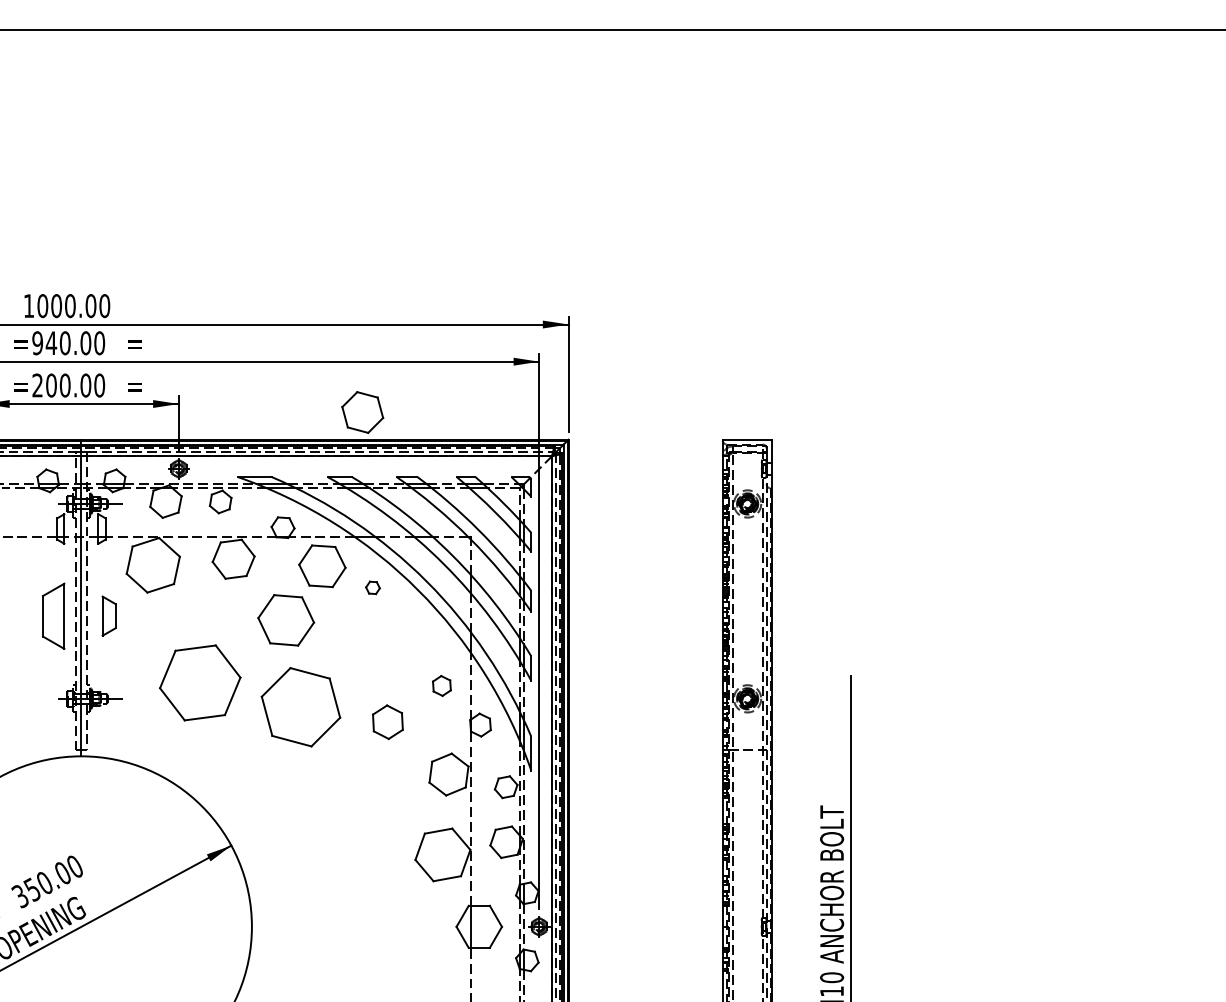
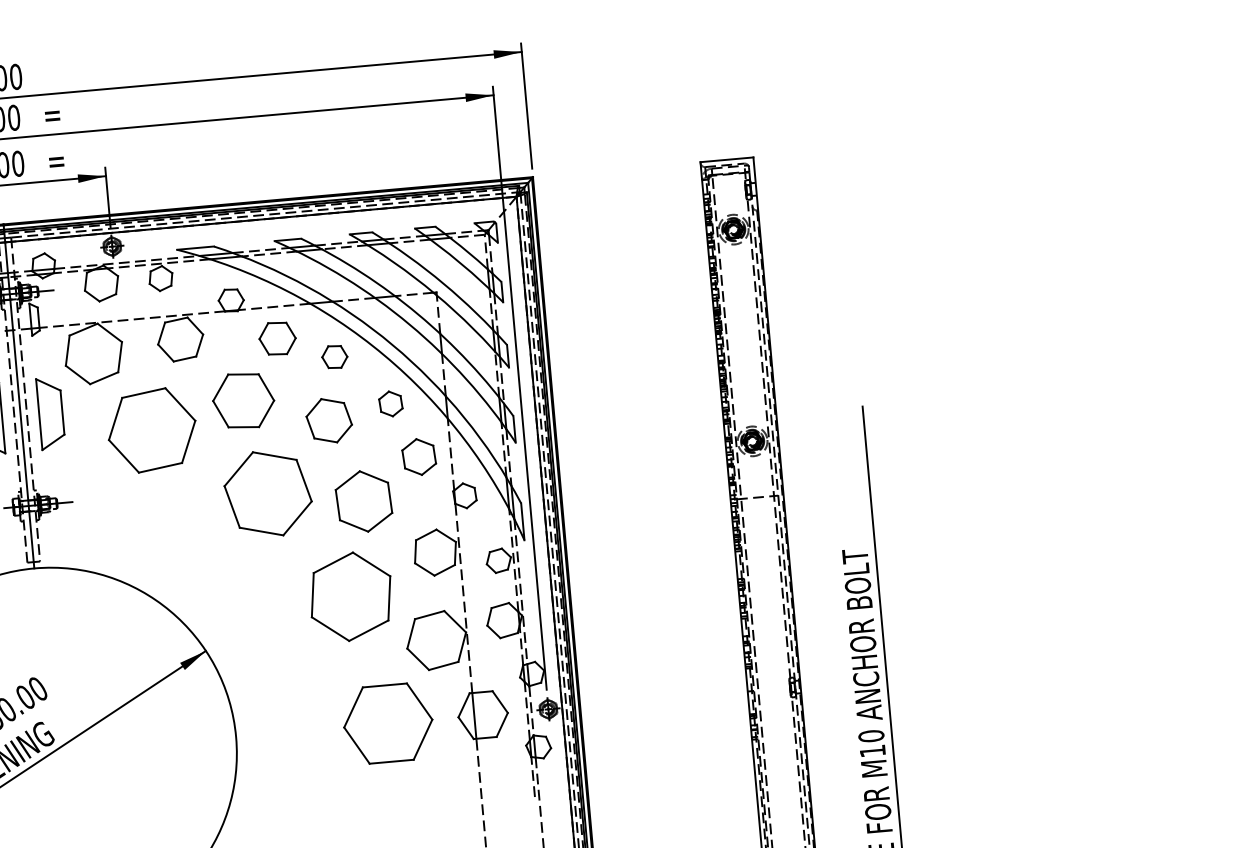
part: (362, 412) -> (328, 420), moved
part: (321, 566) -> (276, 338), size x0.71
part: (372, 587) -> (334, 356), size x1.67
part: (108, 615) -> (50, 412), size x1.67
part: (420, 634) -> (390, 403), added
part: (200, 682) -> (152, 429), moved
part: (441, 685) -> (418, 456), size x1.67
part: (387, 722) -> (363, 502), size x1.67
part: (367, 807) -> (350, 596), added
part: (391, 926) -> (387, 723), added

